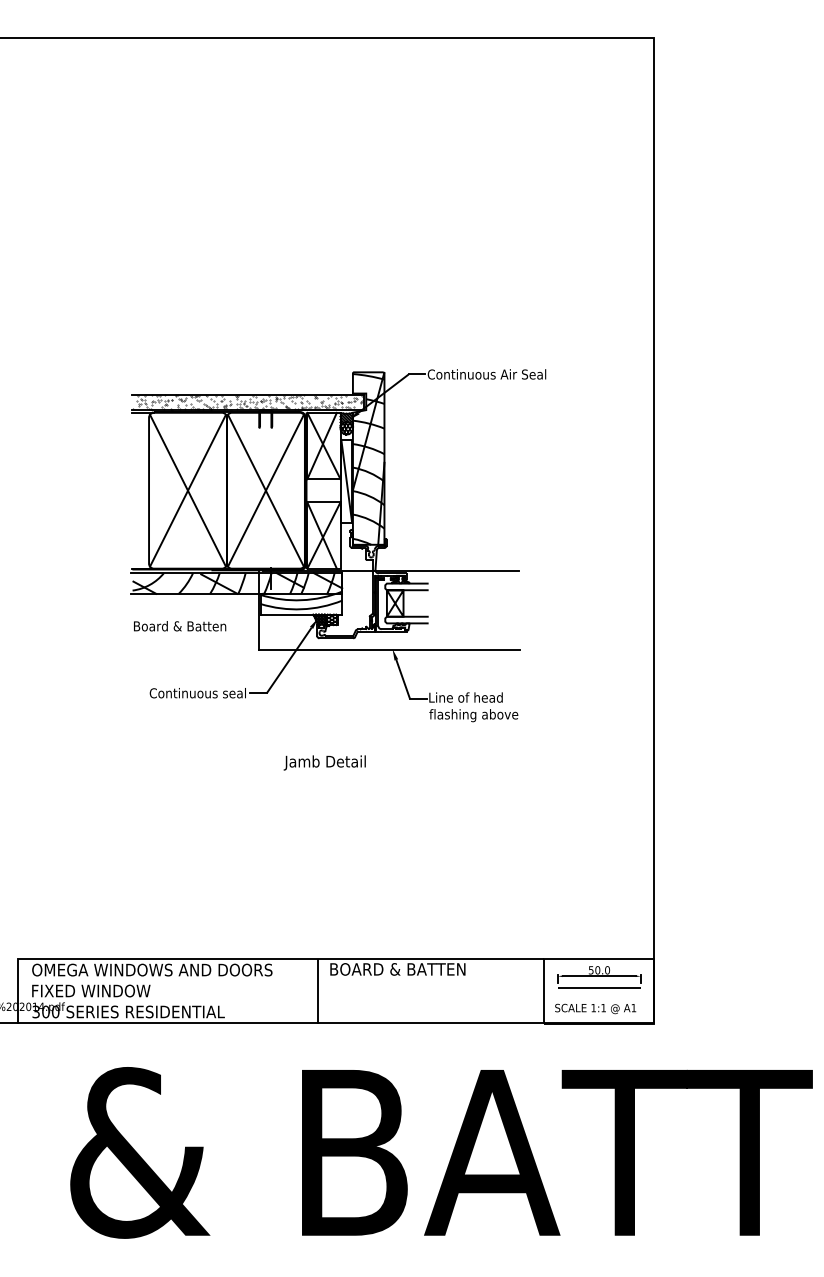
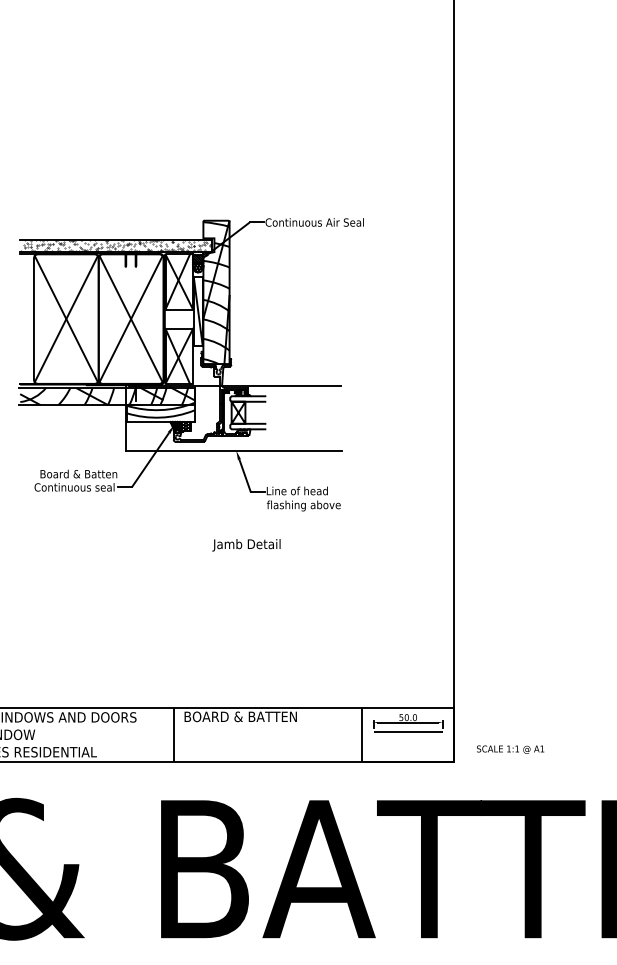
text: (180, 626) -> (79, 474), moved
text: (324, 762) -> (246, 544), moved
text: (595, 1008) -> (510, 749), moved

